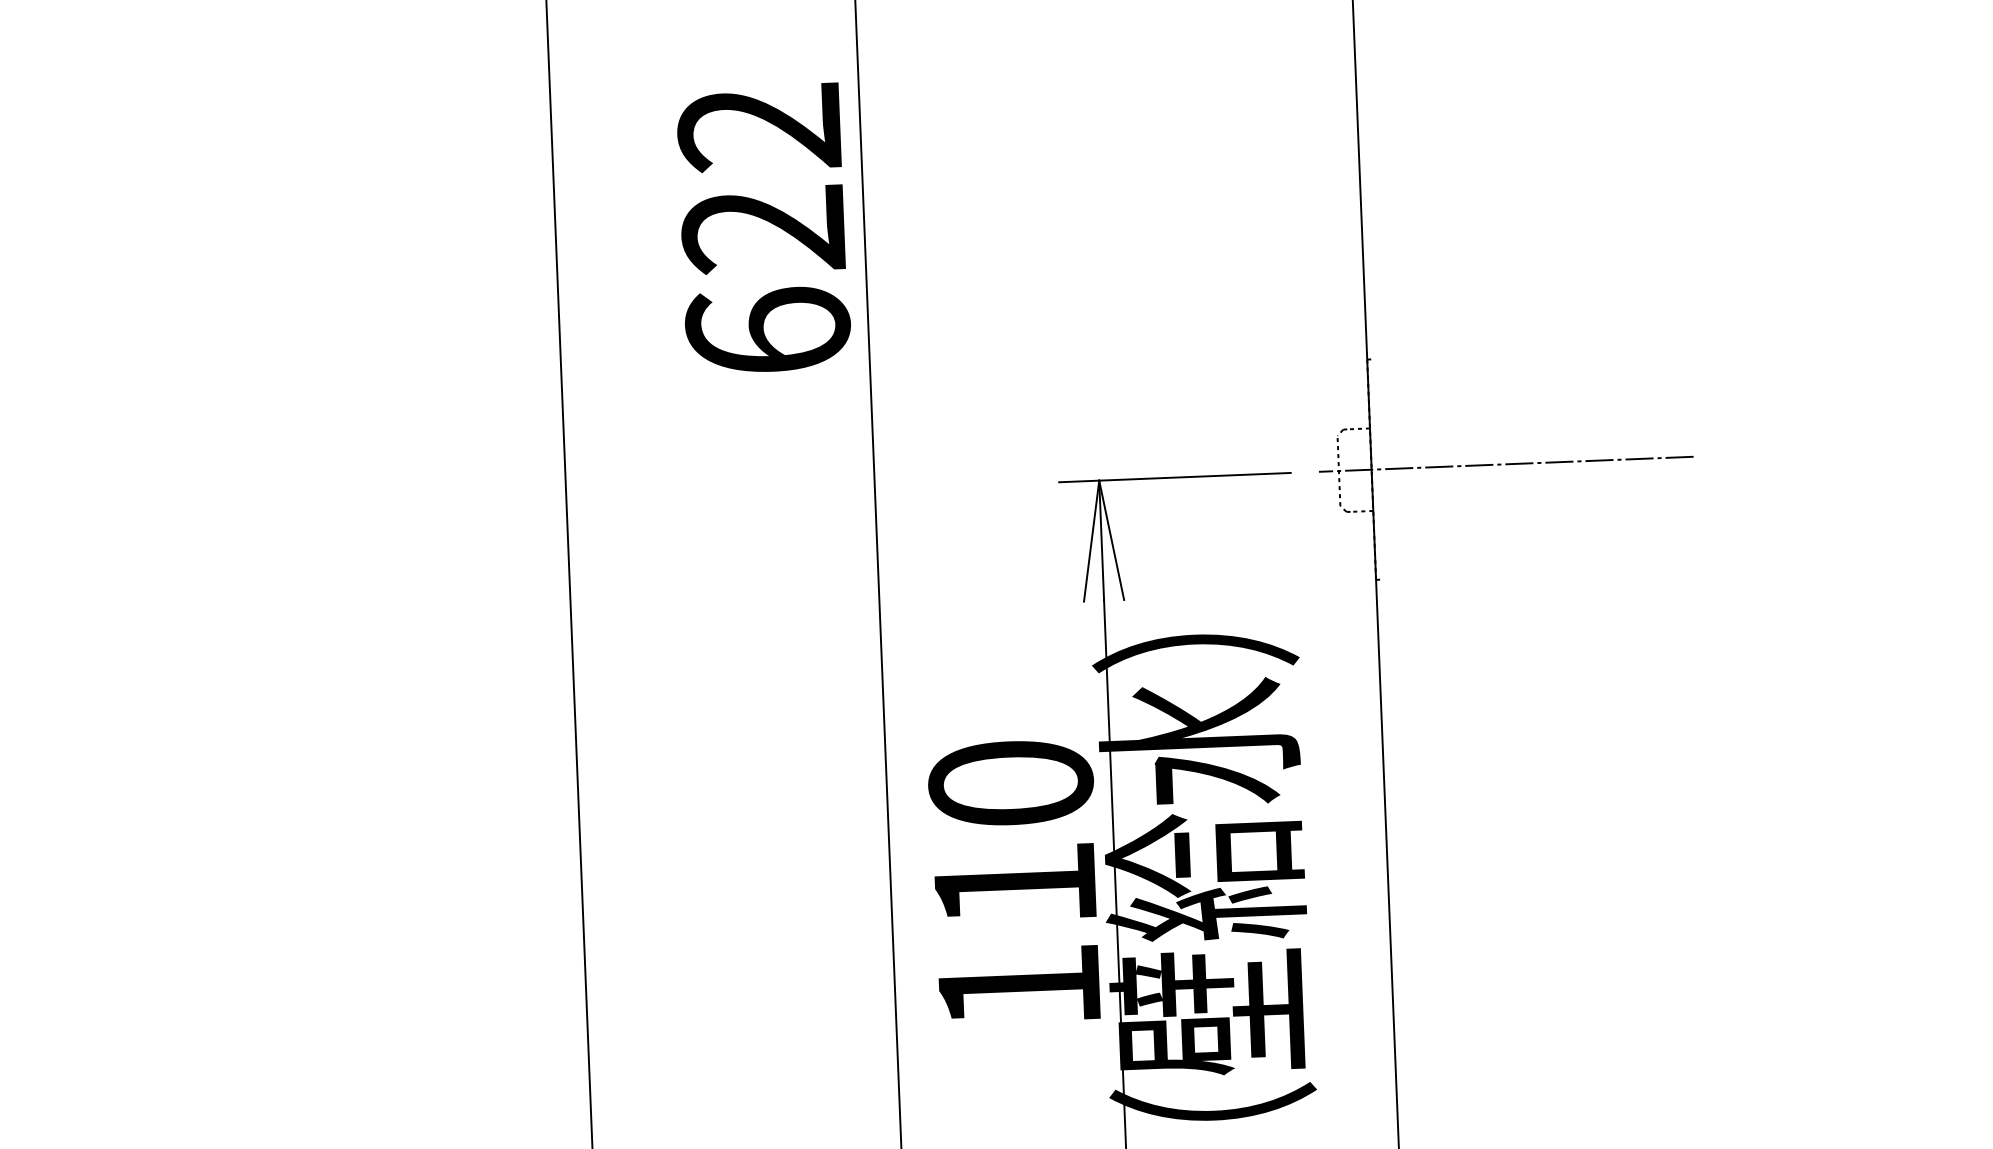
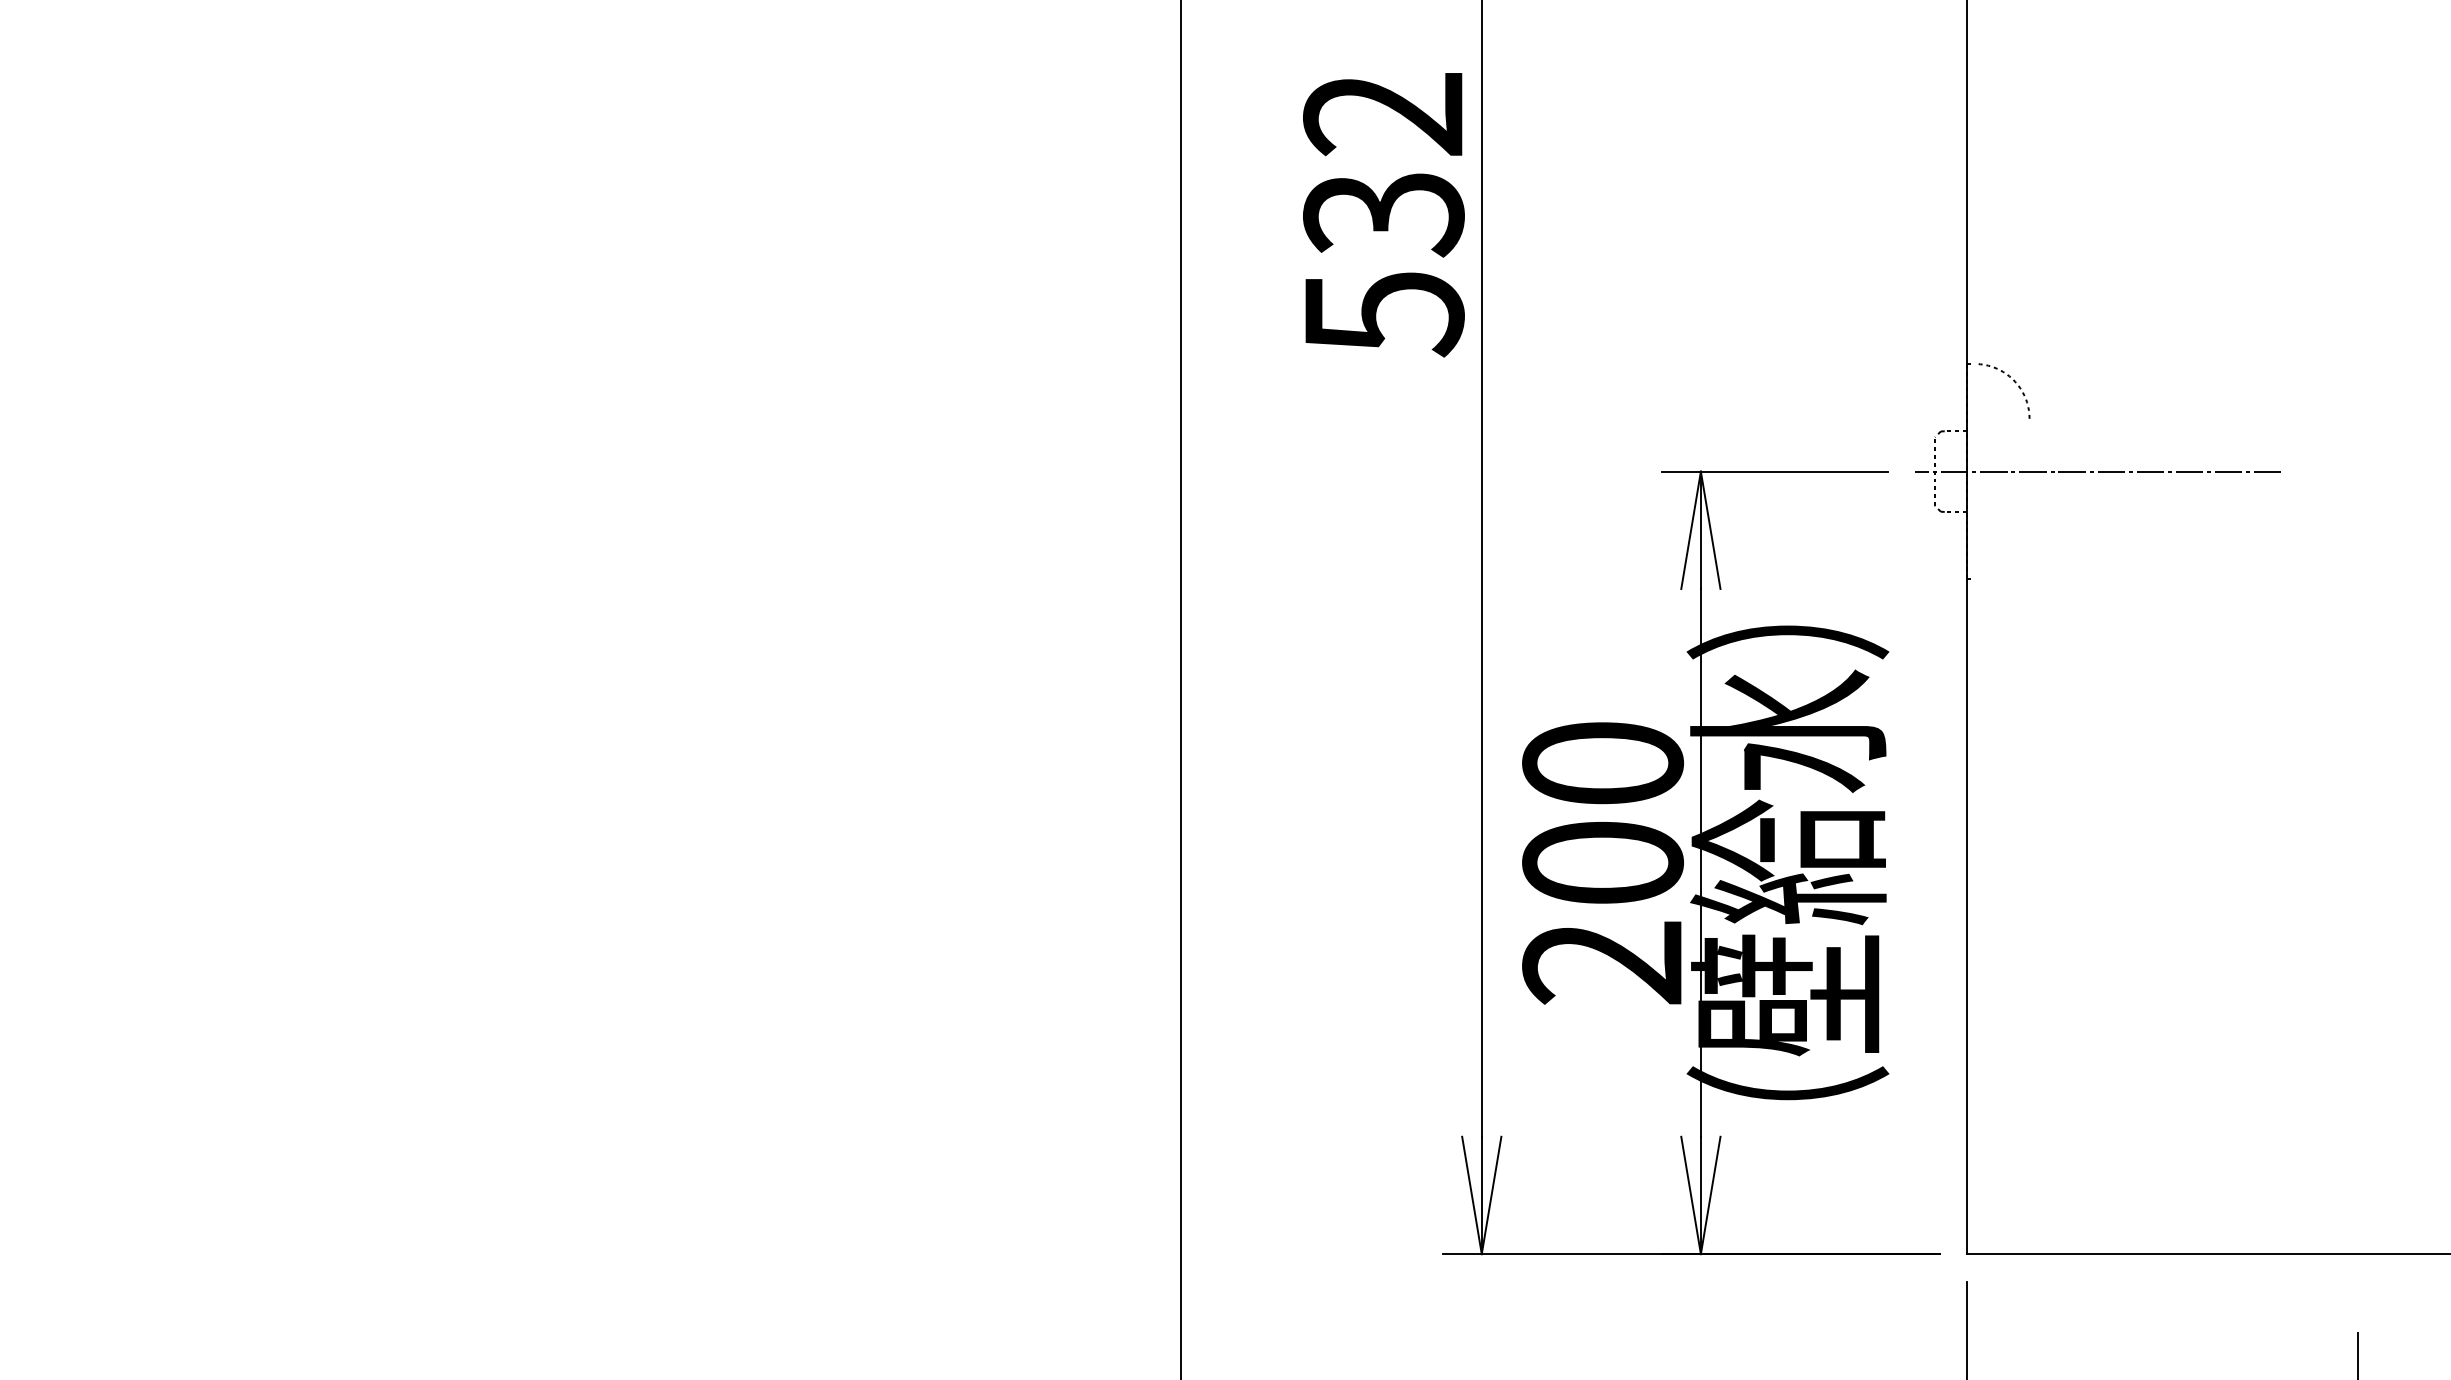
text: (765, 281) -> (1383, 264), 622 -> 532
arc: (1415, 375) -> (2013, 381), added
text: (1017, 937) -> (1603, 913), 110 -> 200

